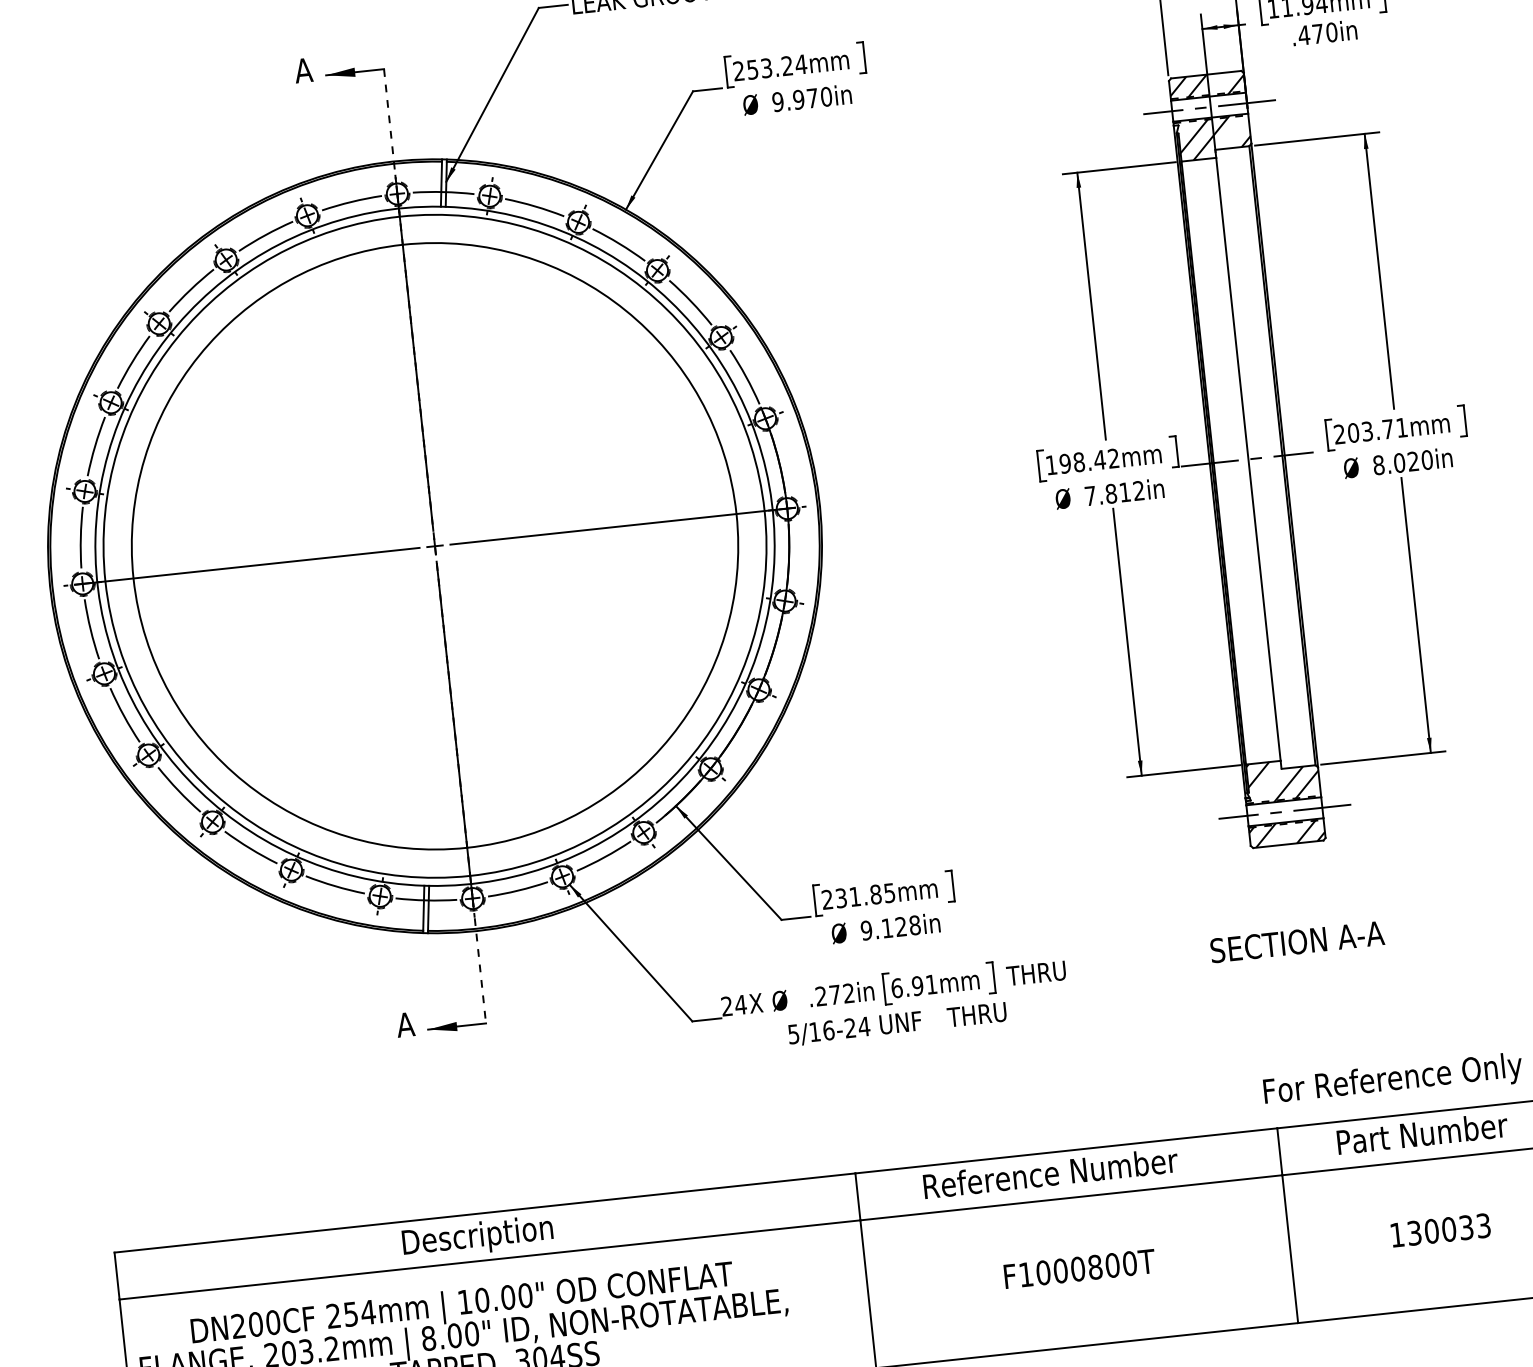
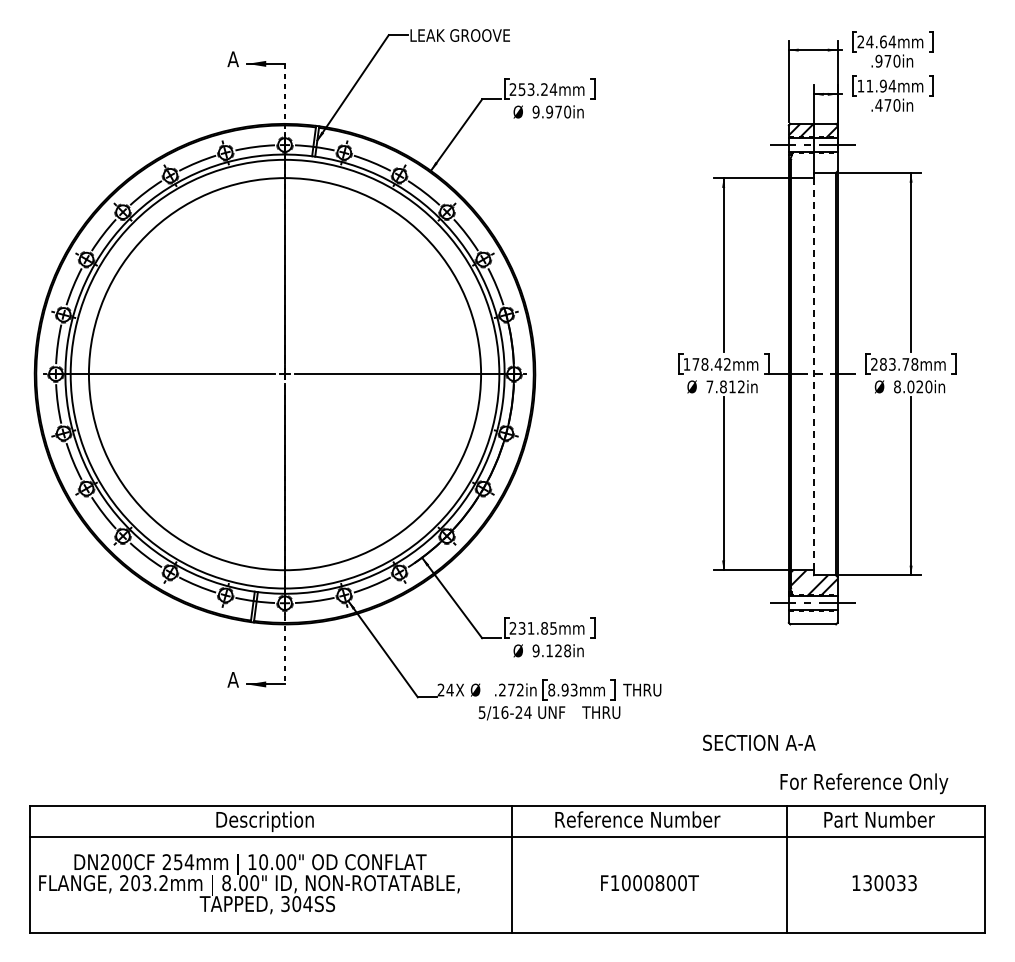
hatch: (1214, 136) -> (814, 164), removed
text: (1376, 430) -> (898, 364), 203.71mm -> 283.78mm
line: (1247, 459) -> (813, 374), solid -> dashed
text: (1064, 463) -> (695, 364), 198.42mm -> 178.42mm
hatch: (1286, 833) -> (812, 617), removed
text: (1297, 941) -> (759, 742), moved
text: (913, 985) -> (562, 689), 6.91mm -> 8.93mm

